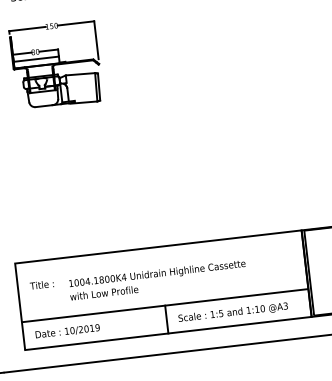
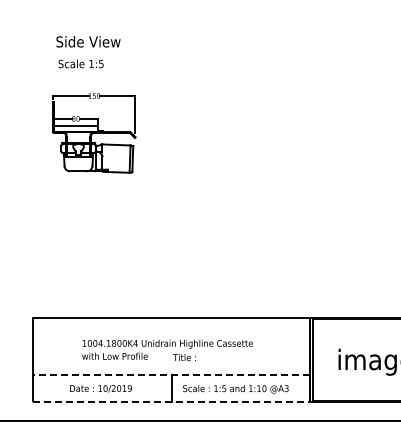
text: (41, 284) -> (184, 357), moved
line: (164, 305) -> (171, 374), solid -> dashed
text: (67, 331) -> (100, 388), moved
line: (169, 333) -> (172, 401), solid -> dashed

